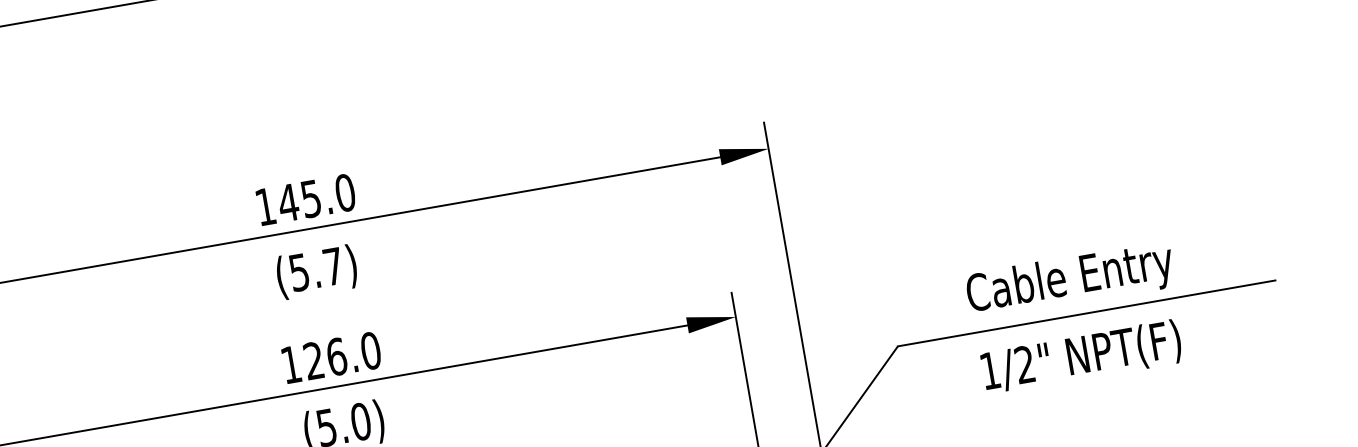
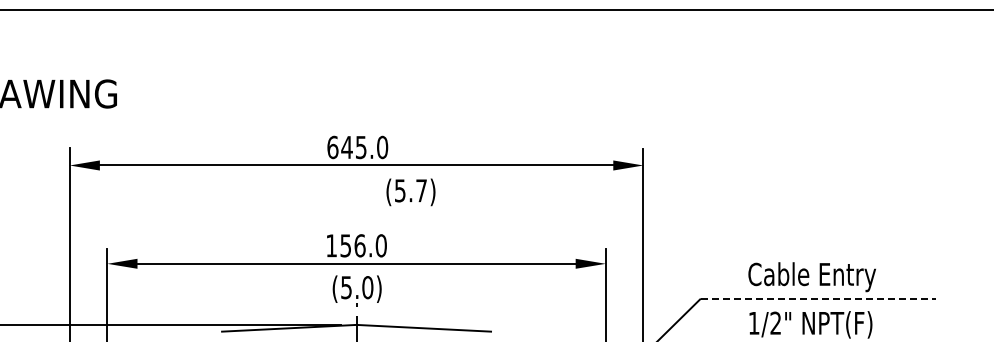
text: (265, 206) -> (332, 147), 145.0 -> 645.0
text: (316, 272) -> (410, 192), moved
line: (1086, 313) -> (818, 298), solid -> dashed
text: (313, 360) -> (345, 245), 126.0 -> 156.0

